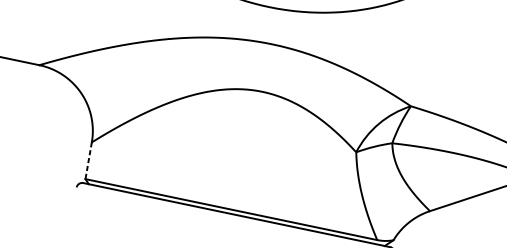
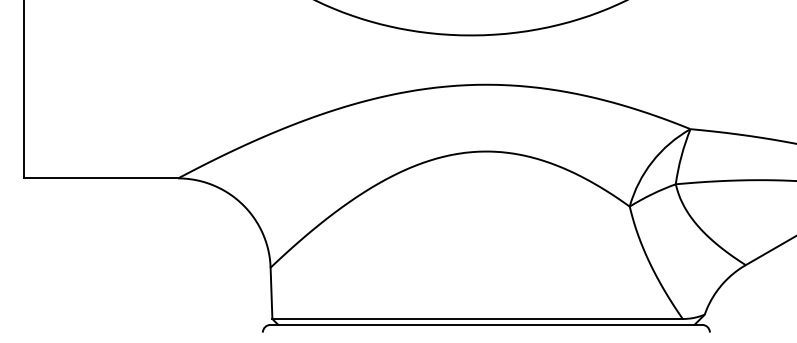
line: (88, 160) -> (271, 293), dashed -> solid

